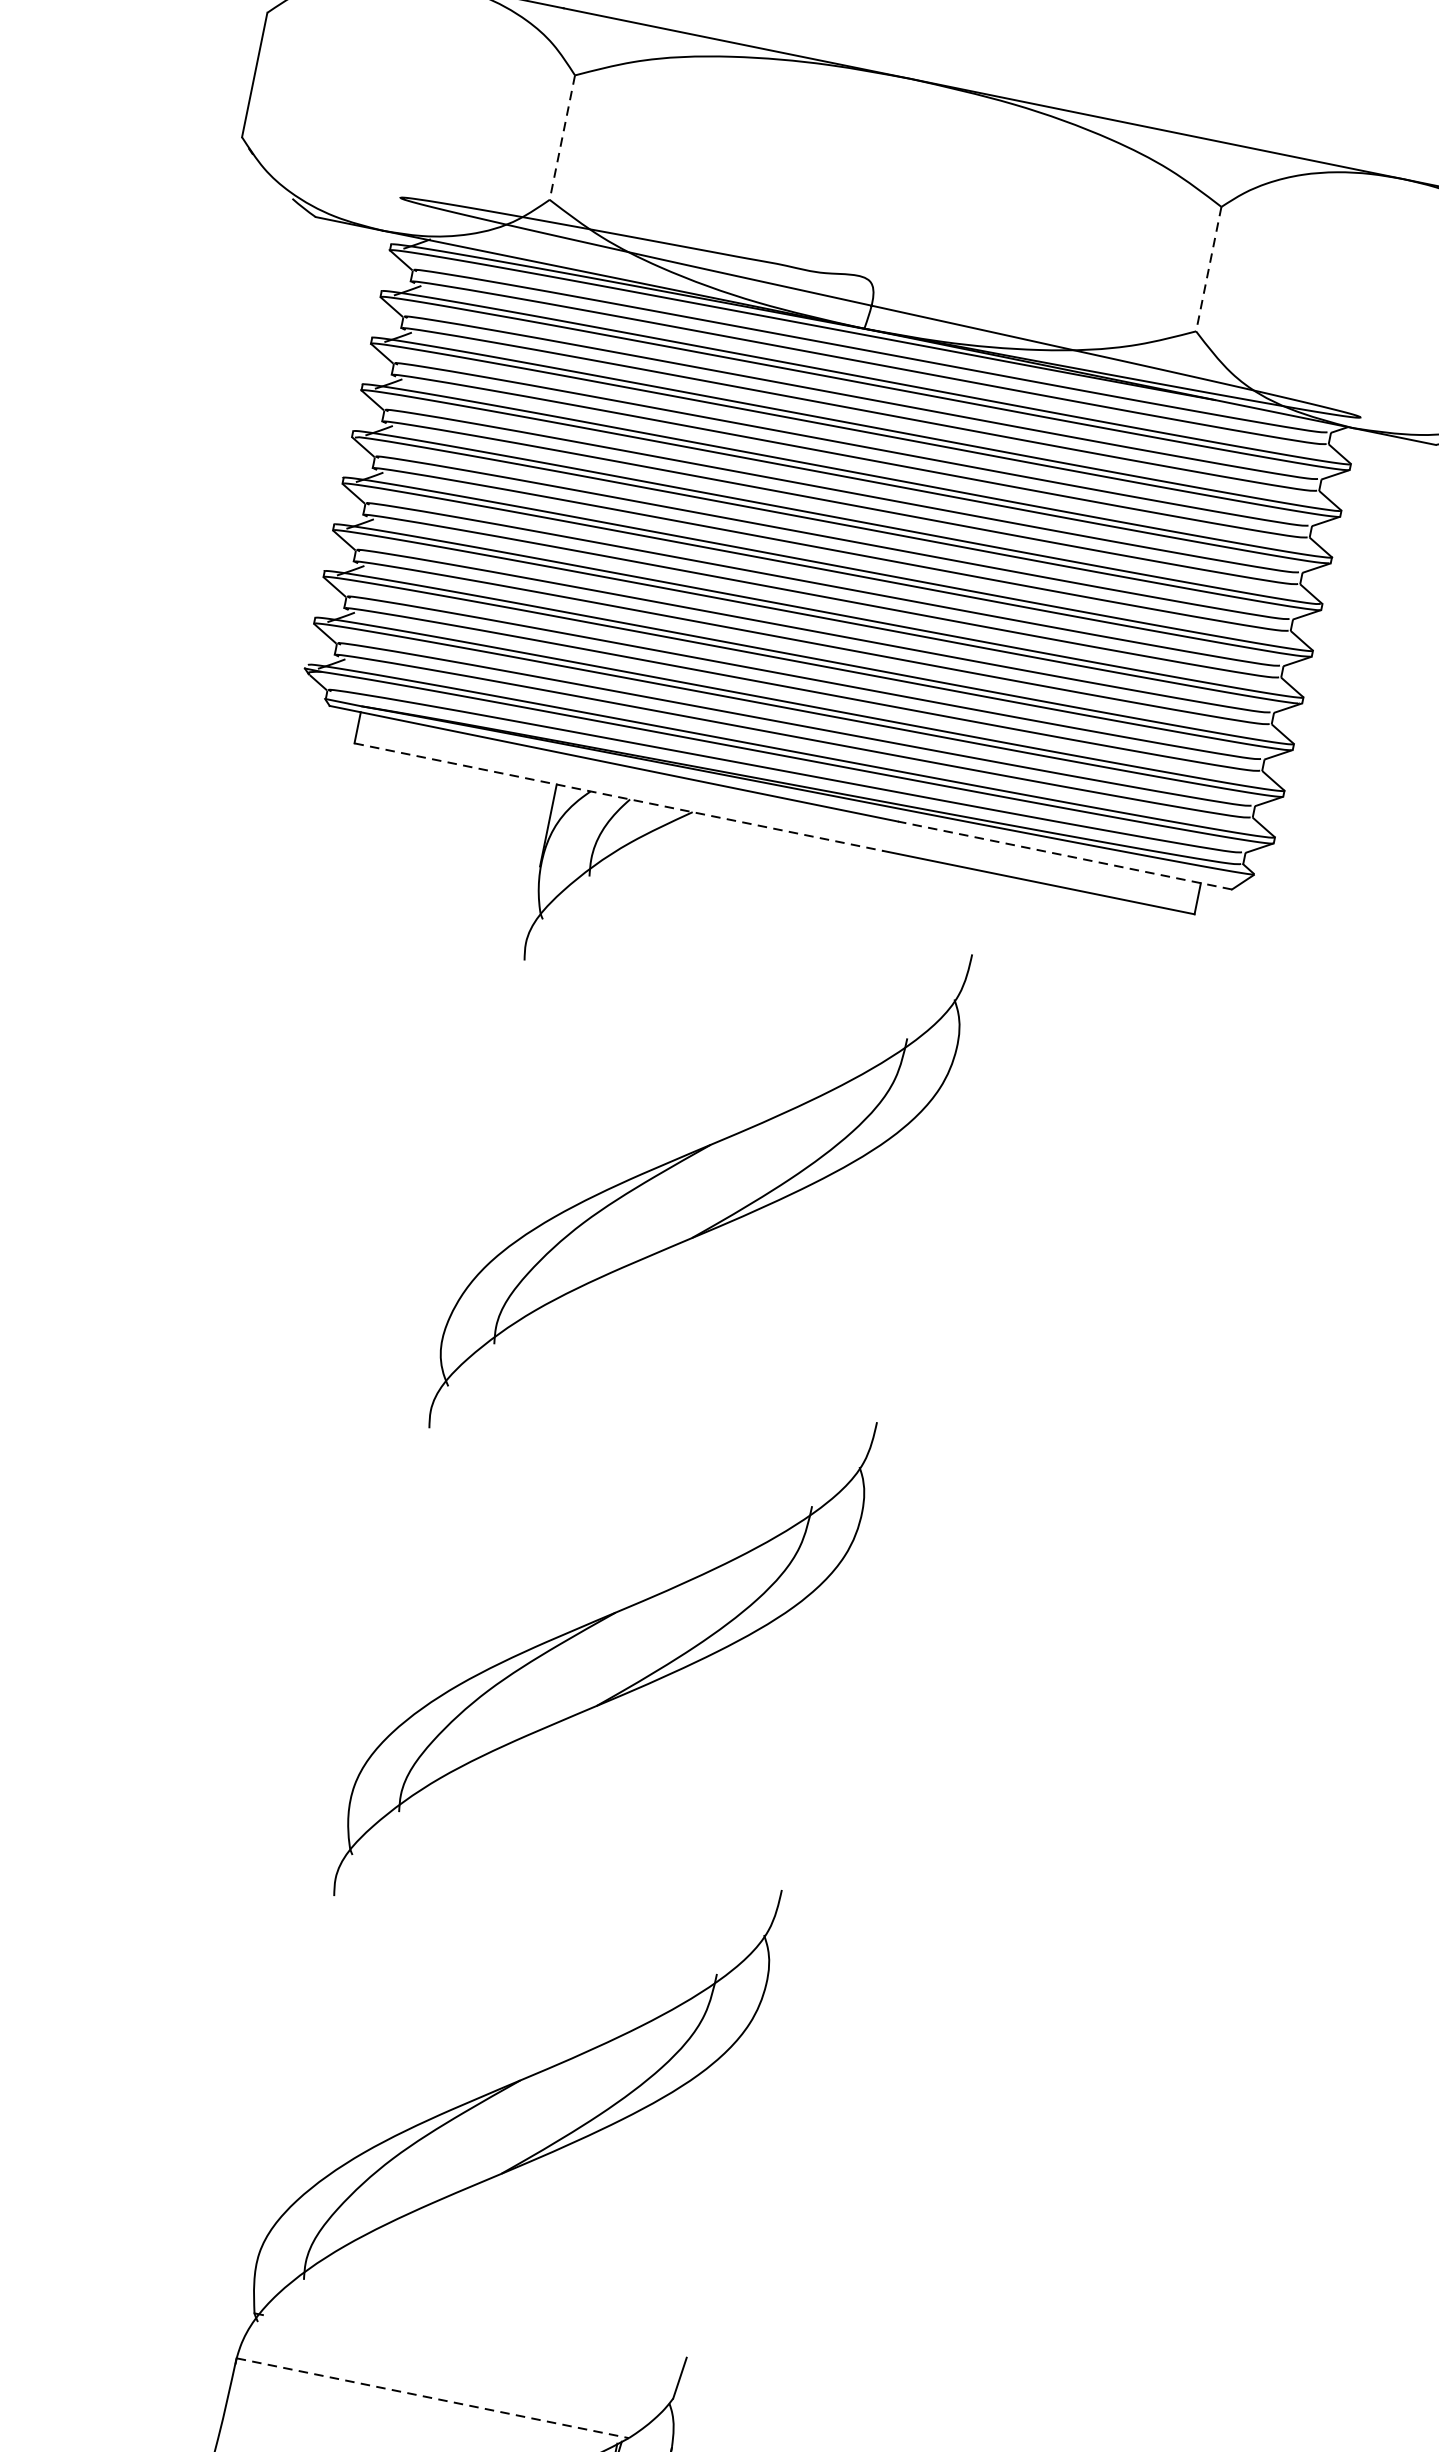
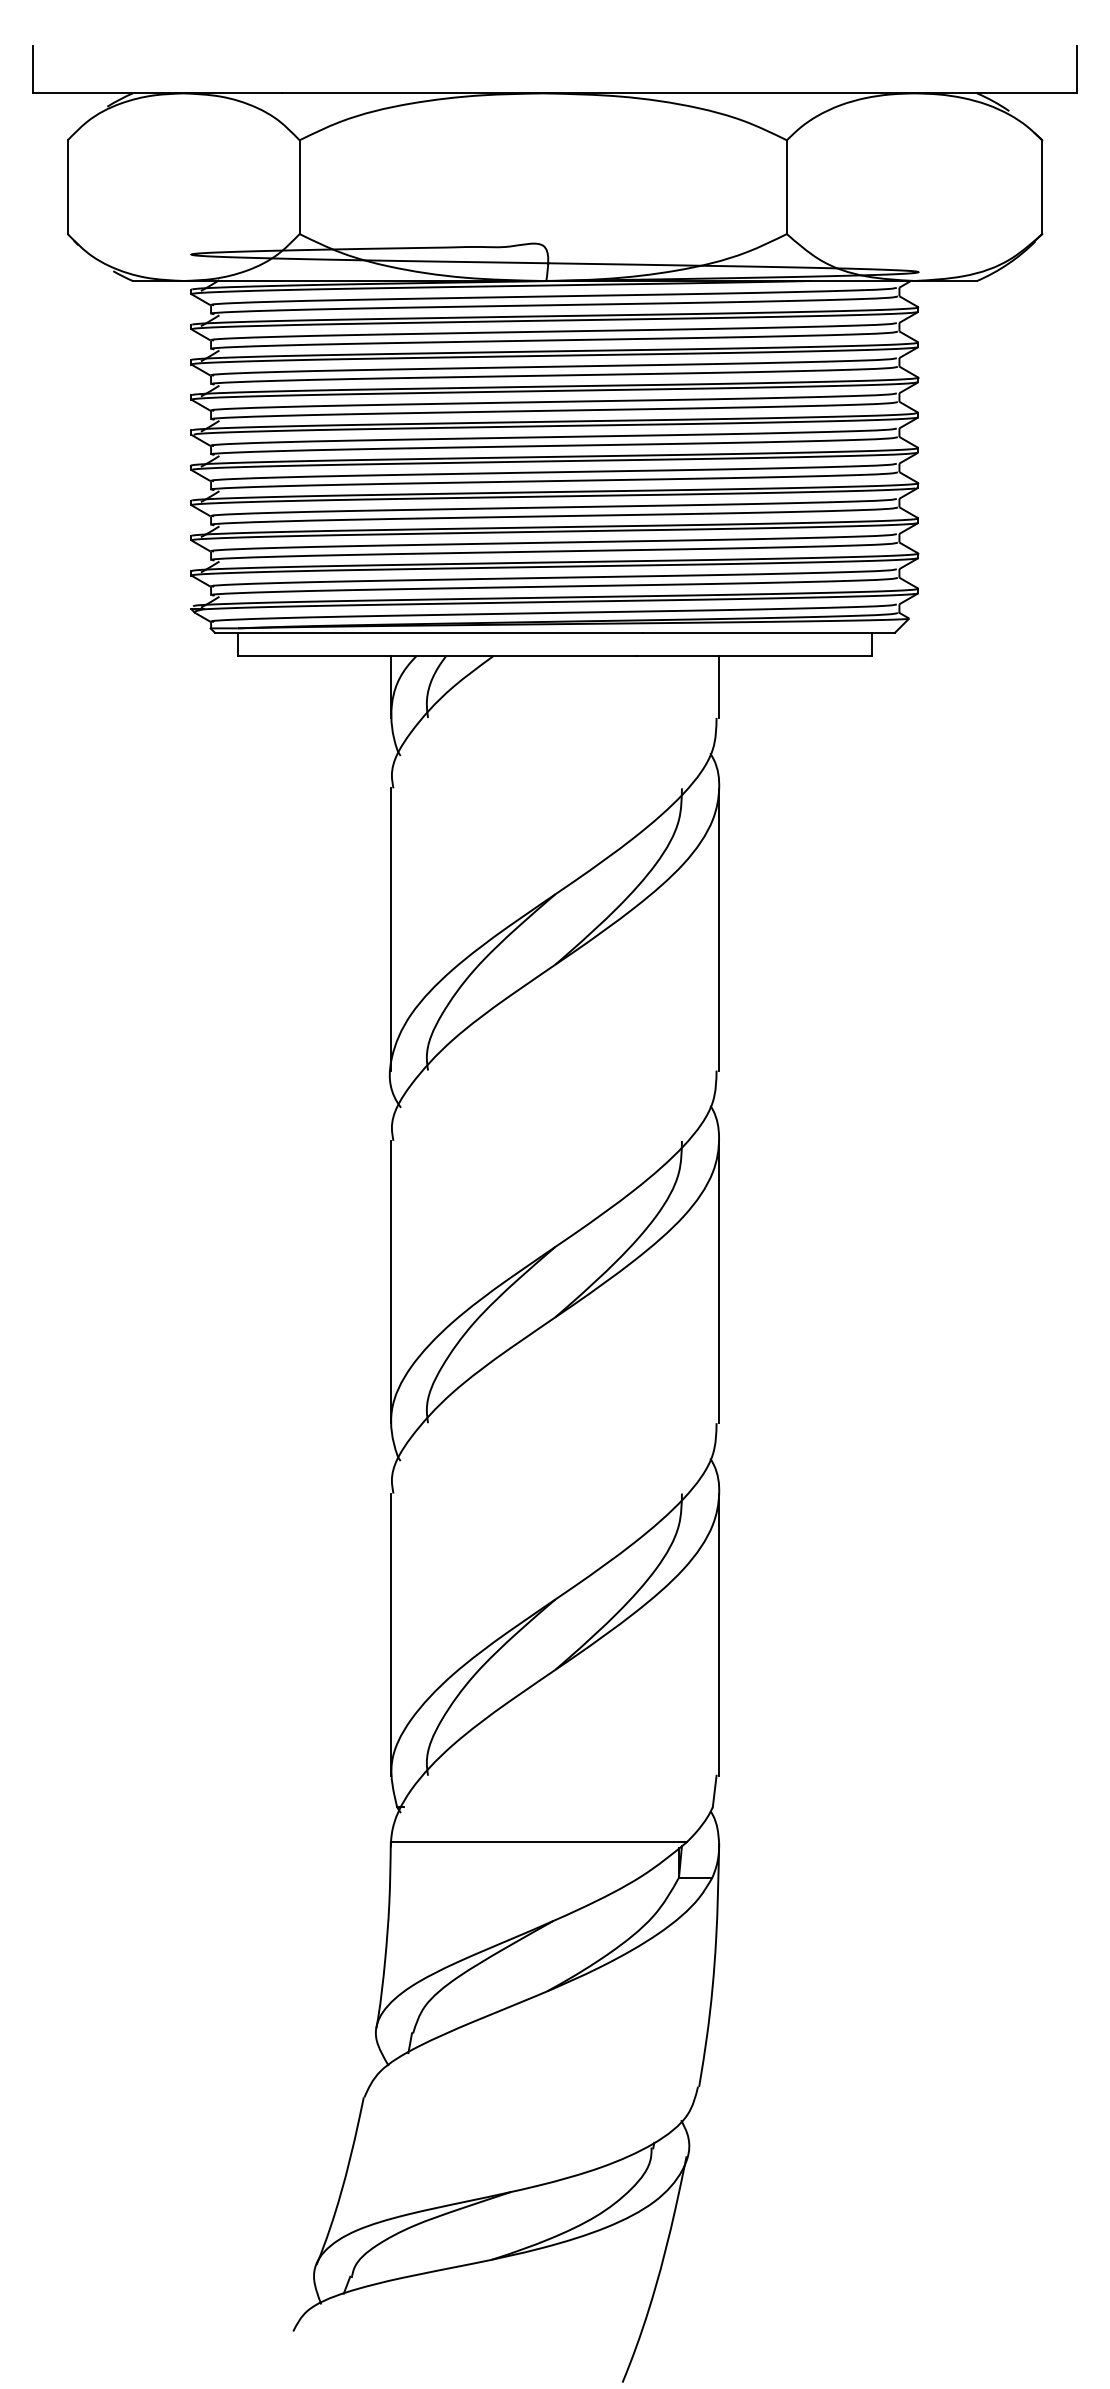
line: (562, 138) -> (299, 187), dashed -> solid
line: (1208, 269) -> (786, 187), dashed -> solid
line: (619, 797) -> (438, 656), dashed -> solid
line: (1065, 855) -> (769, 632), dashed -> solid
line: (984, 913) -> (719, 686), added
line: (482, 1146) -> (390, 929), added
line: (919, 1235) -> (719, 929), added
line: (387, 1613) -> (390, 1281), added
line: (823, 1704) -> (719, 1282), added
line: (292, 2082) -> (390, 1634), added
line: (728, 2171) -> (719, 1634), added
line: (432, 2398) -> (538, 1842), dashed -> solid

